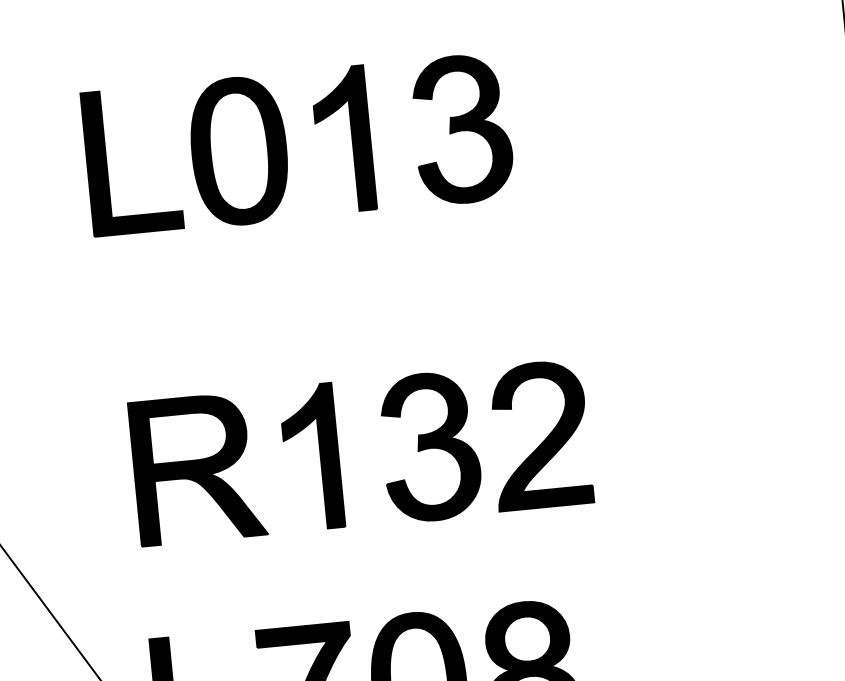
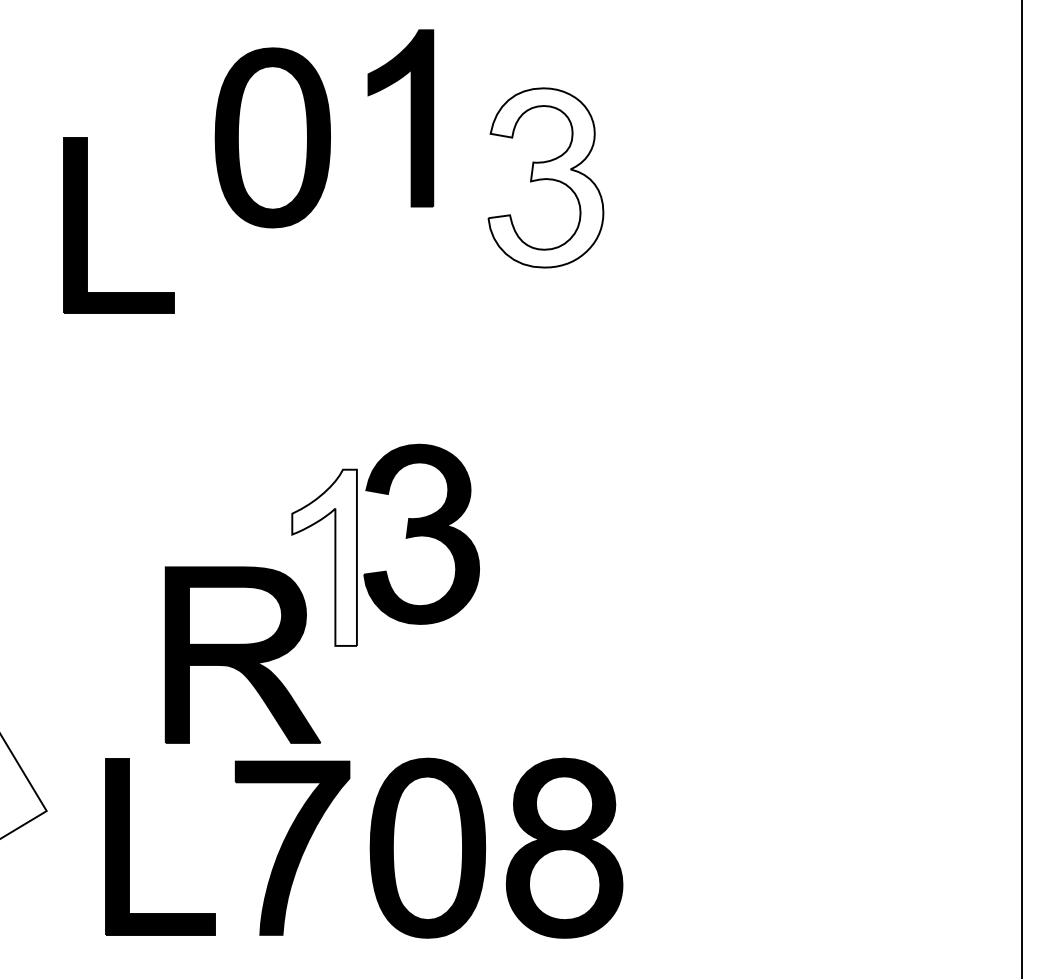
fill: (461, 129) -> (545, 177), removed
part: (351, 139) -> (410, 118), moved
part: (238, 150) -> (272, 137), moved
part: (106, 163) -> (87, 225), moved
part: (545, 439) -> (609, 563), removed
part: (430, 446) -> (421, 533), moved
fill: (311, 457) -> (324, 557), removed
part: (197, 468) -> (242, 654), moved

